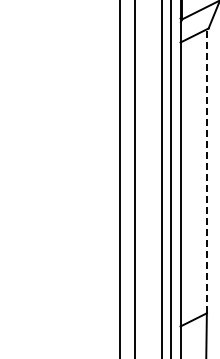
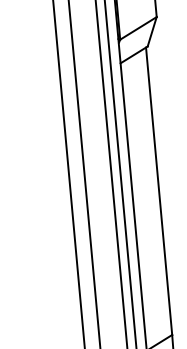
line: (206, 171) -> (158, 191), dashed -> solid

